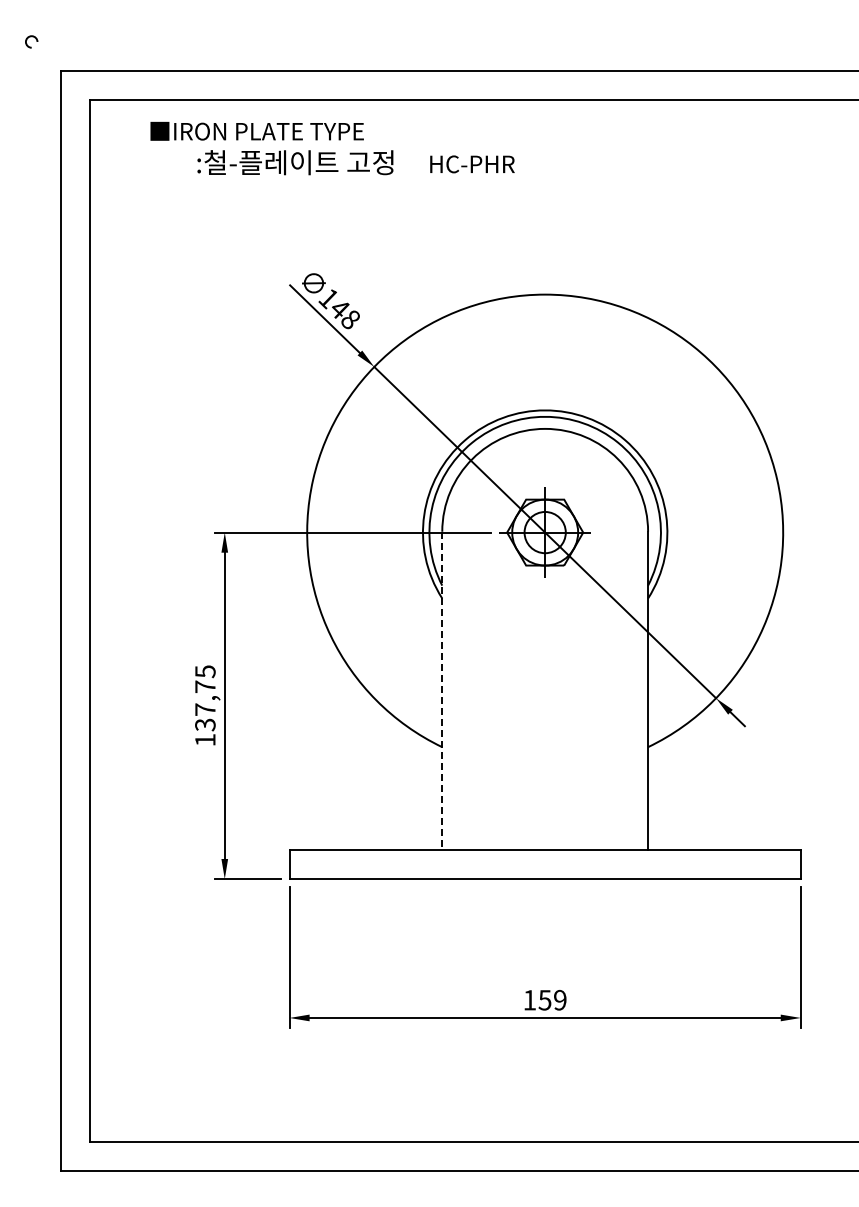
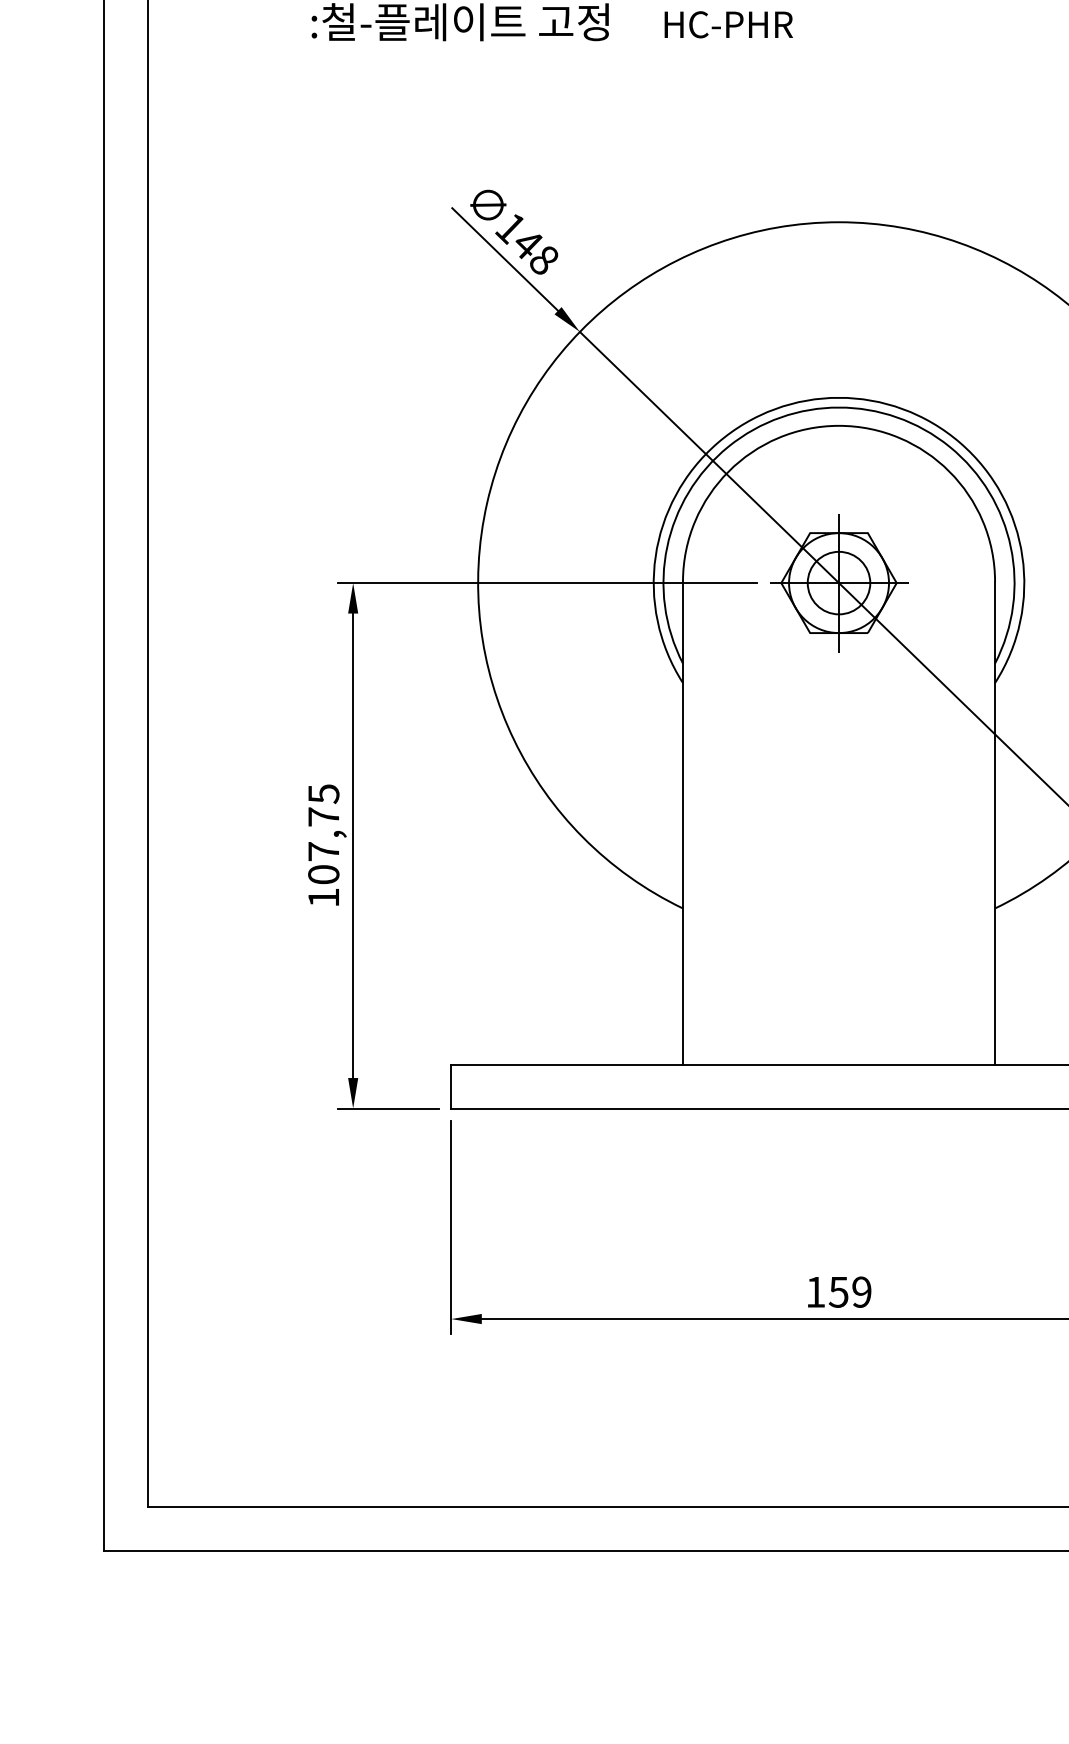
line: (442, 691) -> (683, 824), dashed -> solid
text: (205, 724) -> (323, 874), 137,75 -> 107,75

